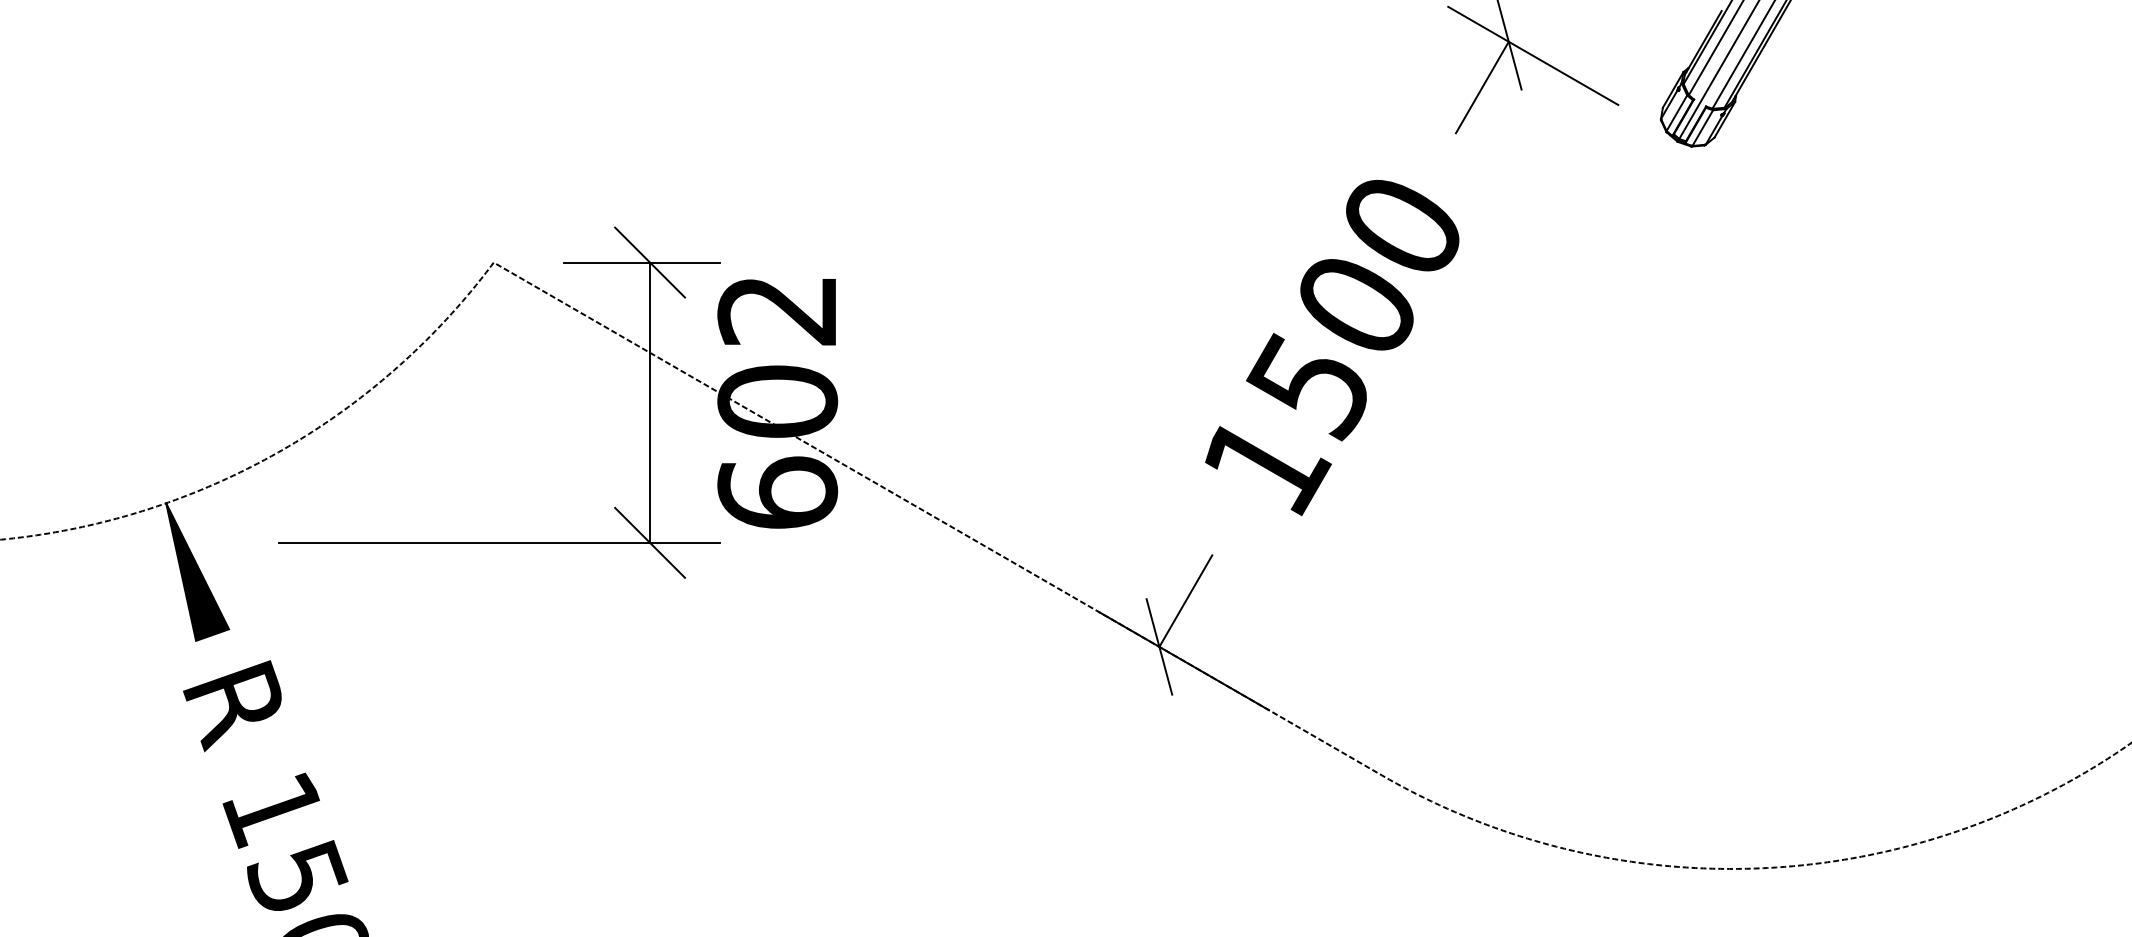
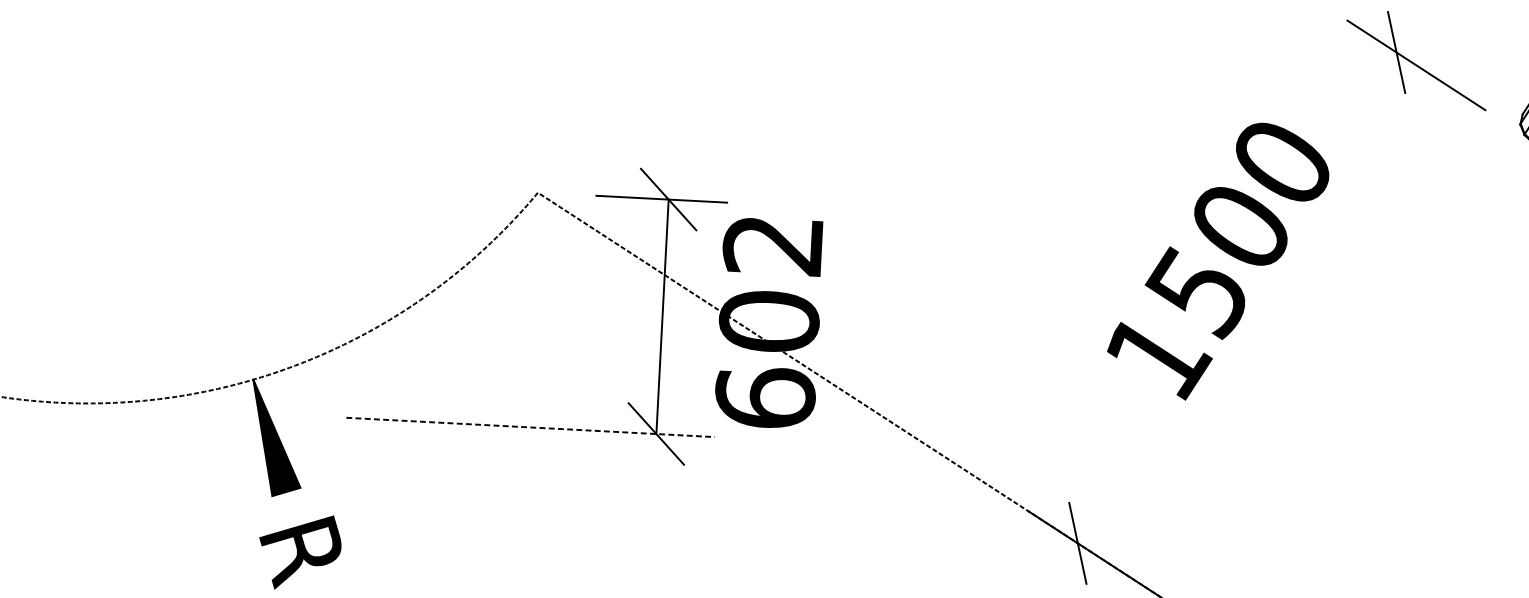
line: (1481, 87) -> (1371, 89), removed
text: (1332, 347) -> (1218, 261), moved
line: (500, 542) -> (531, 427), solid -> dashed
line: (1185, 600) -> (1101, 505), removed

